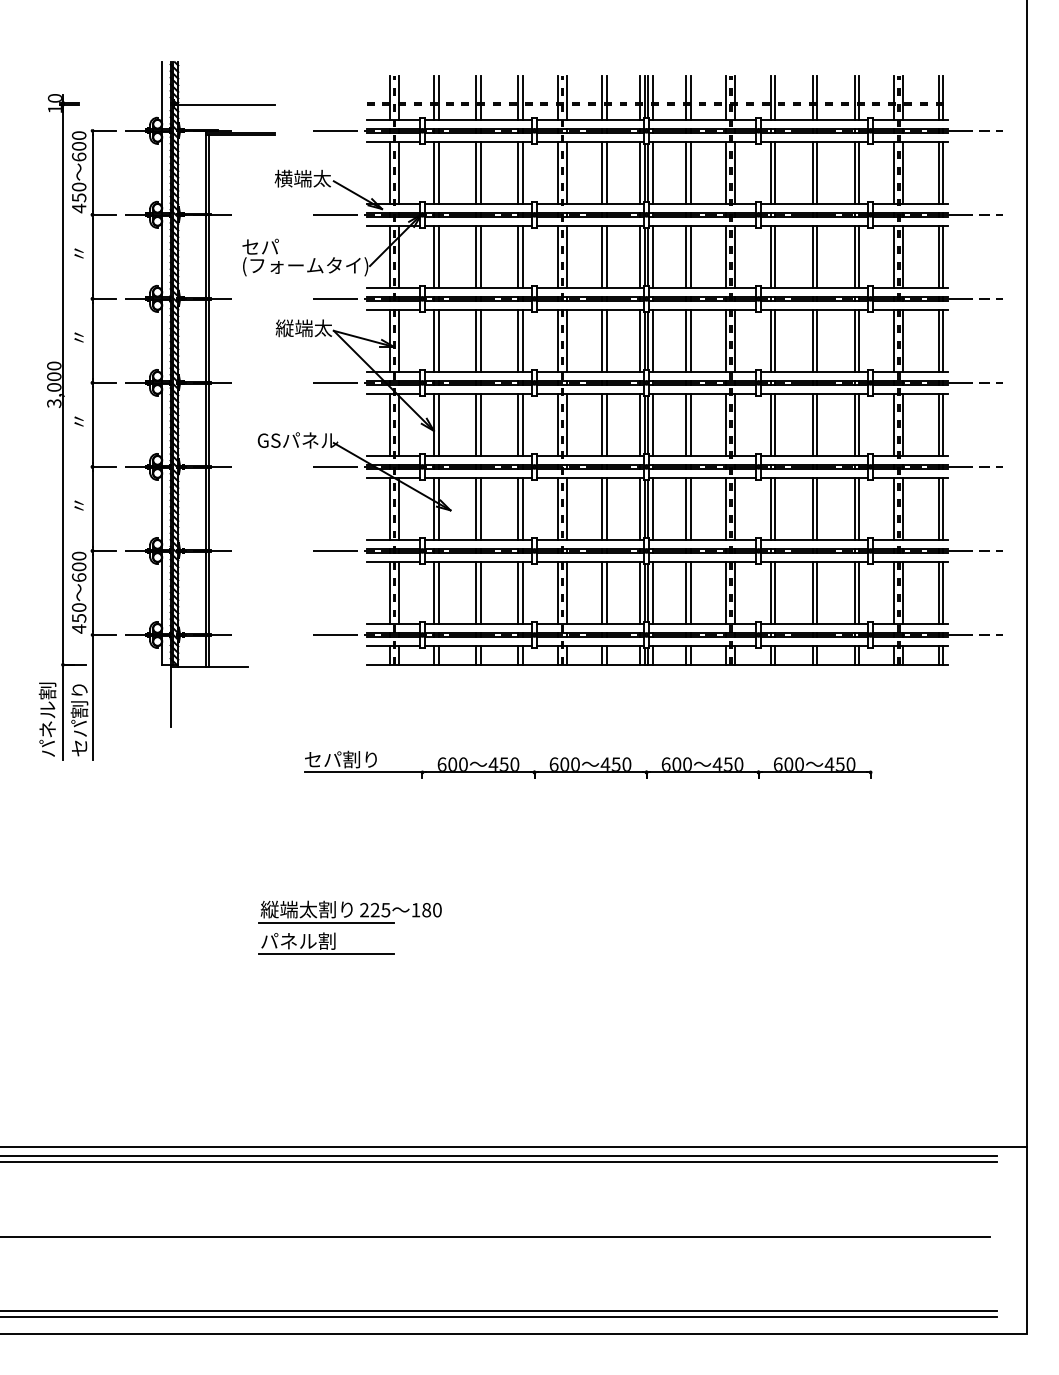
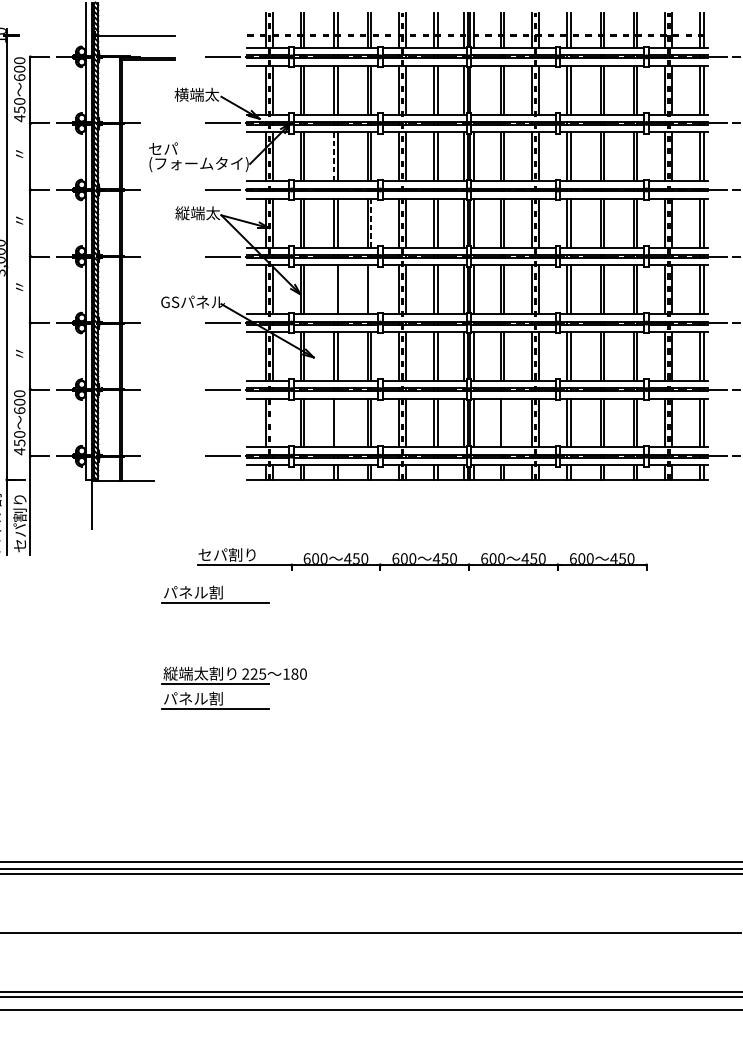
line: (652, 172) -> (473, 89), removed
line: (476, 256) -> (334, 156), solid -> dashed
line: (522, 340) -> (370, 222), solid -> dashed
line: (476, 424) -> (334, 289), removed
line: (522, 424) -> (370, 289), removed
line: (398, 592) -> (272, 422), removed
line: (480, 592) -> (337, 422), removed
line: (690, 592) -> (503, 422), removed
part: (326, 809) -> (215, 594), added

